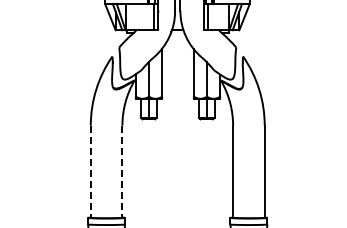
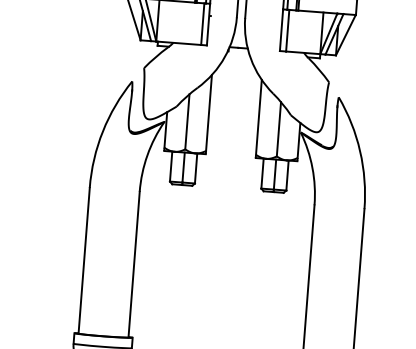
line: (90, 172) -> (83, 261), dashed -> solid
line: (122, 172) -> (134, 265), dashed -> solid

